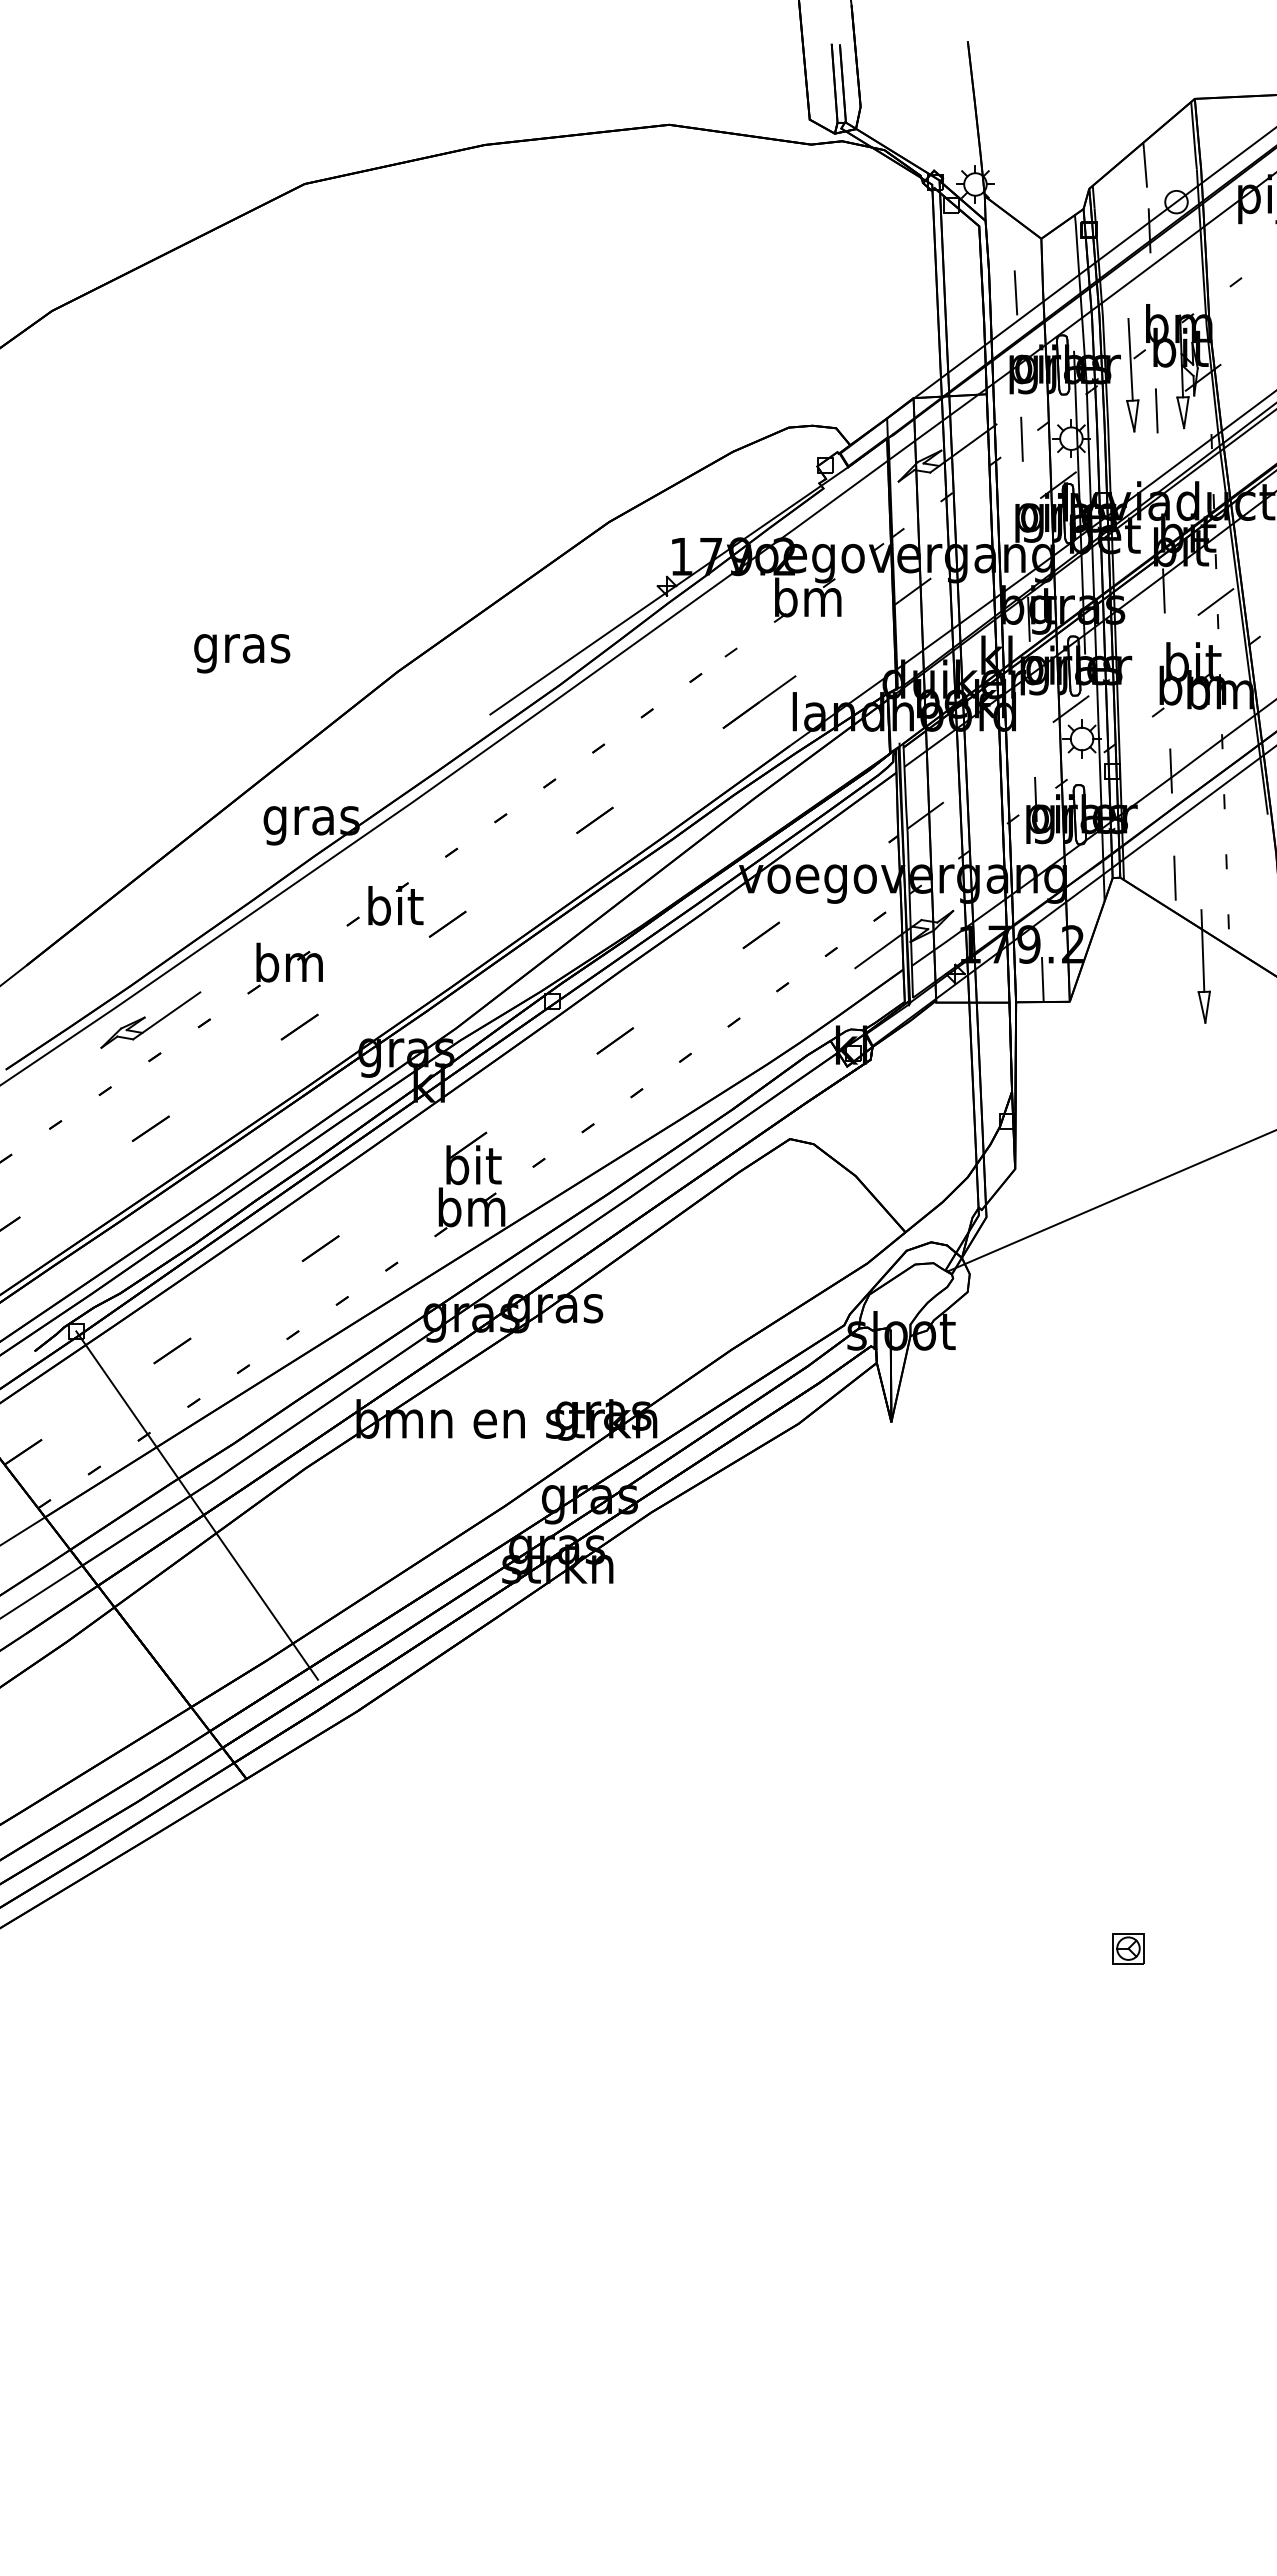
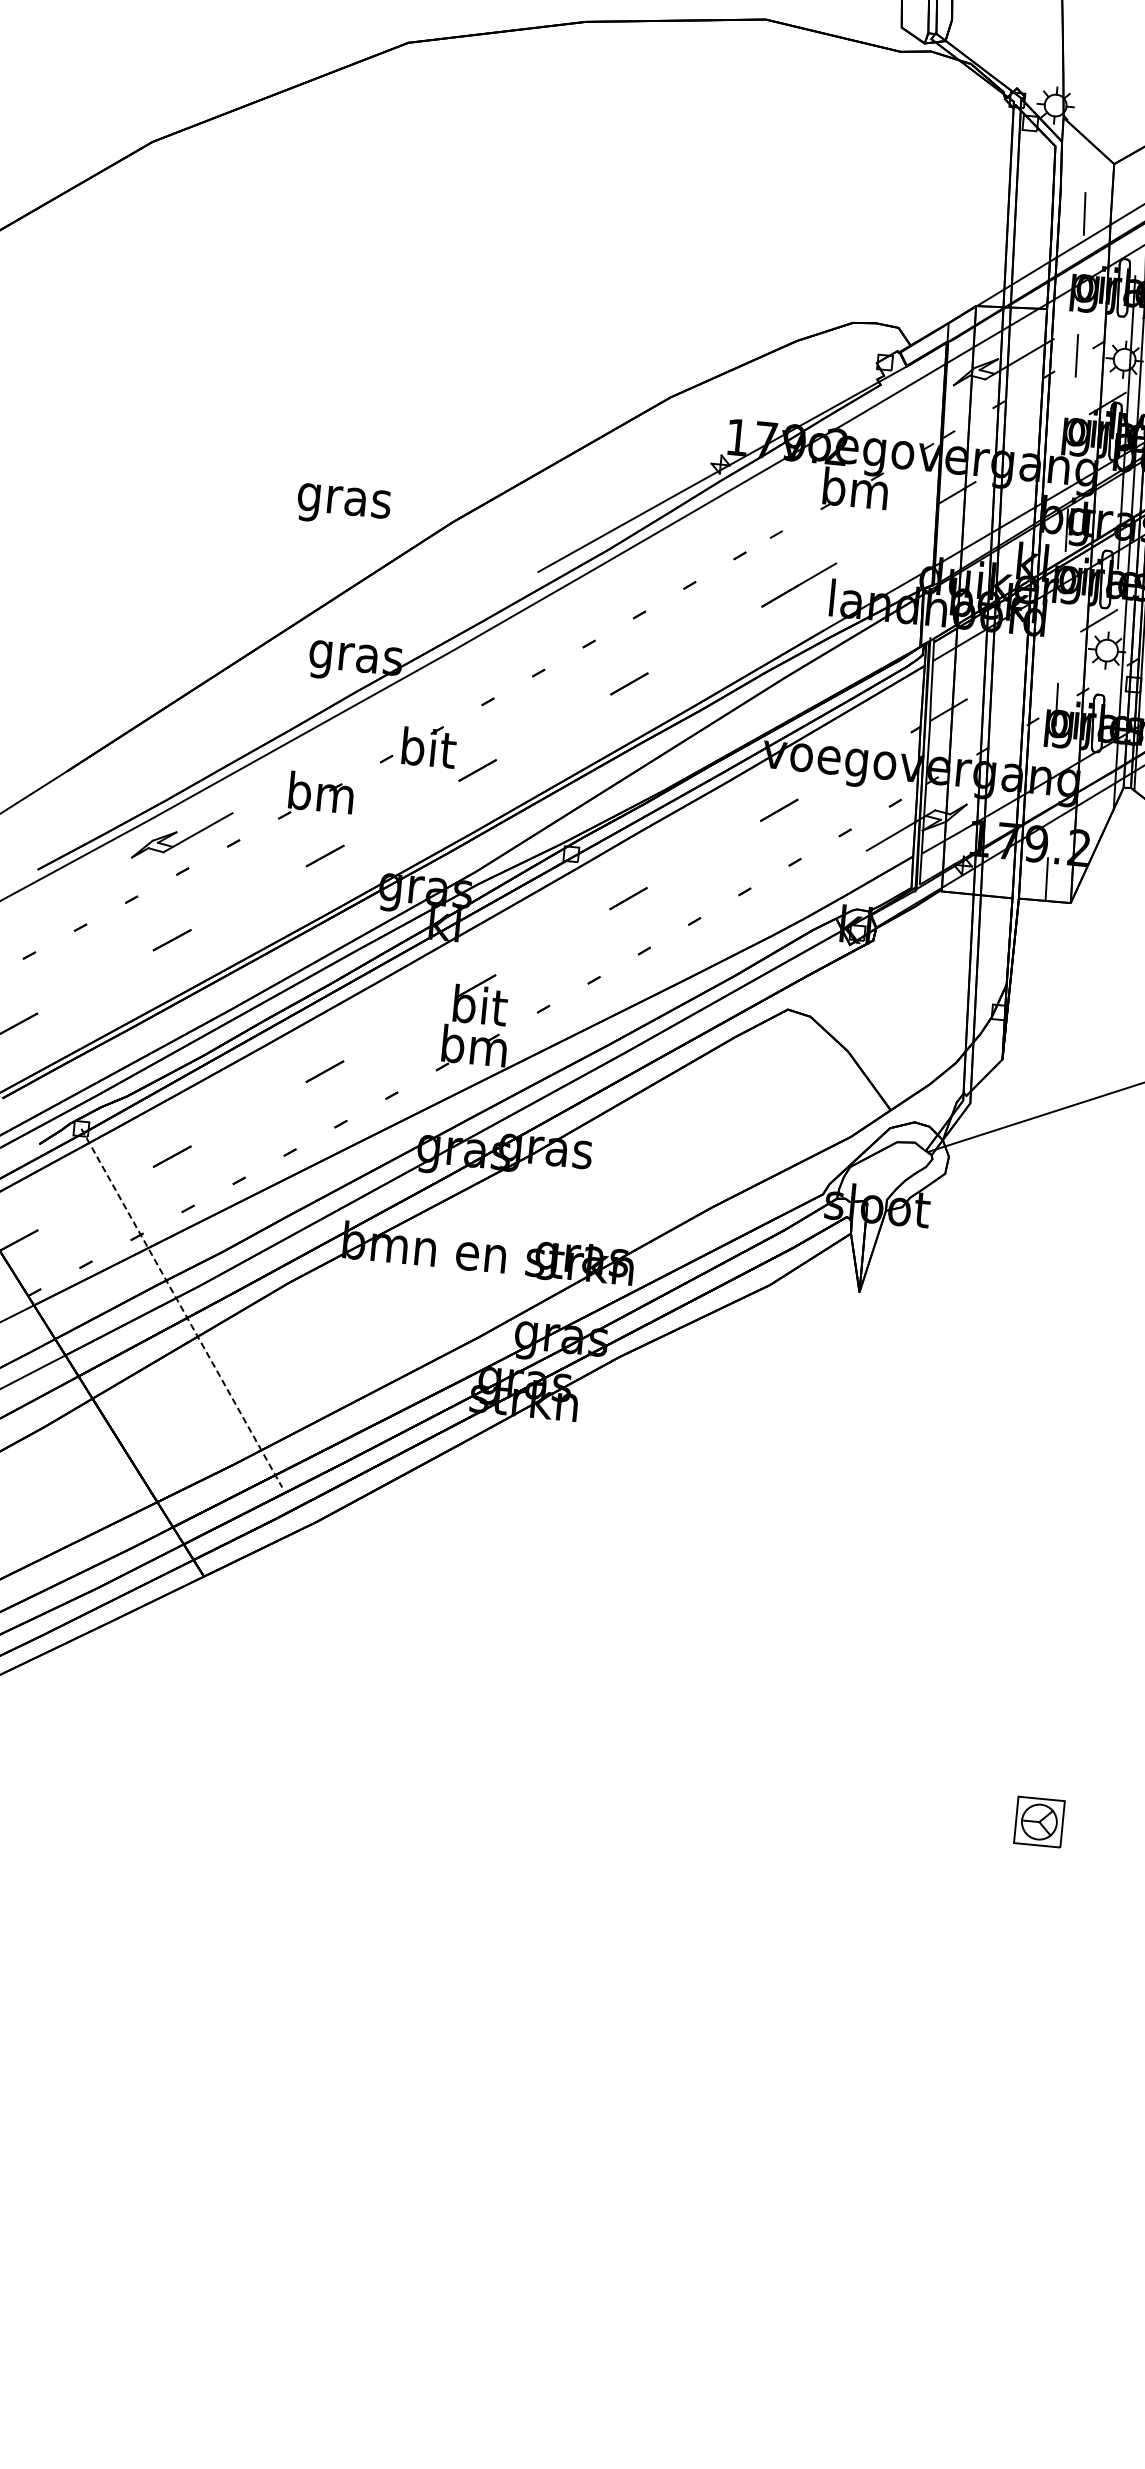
text: (242, 653) -> (344, 505), moved
line: (197, 1505) -> (182, 1308), solid -> dashed
part: (1128, 1948) -> (1039, 1822), size x1.6

